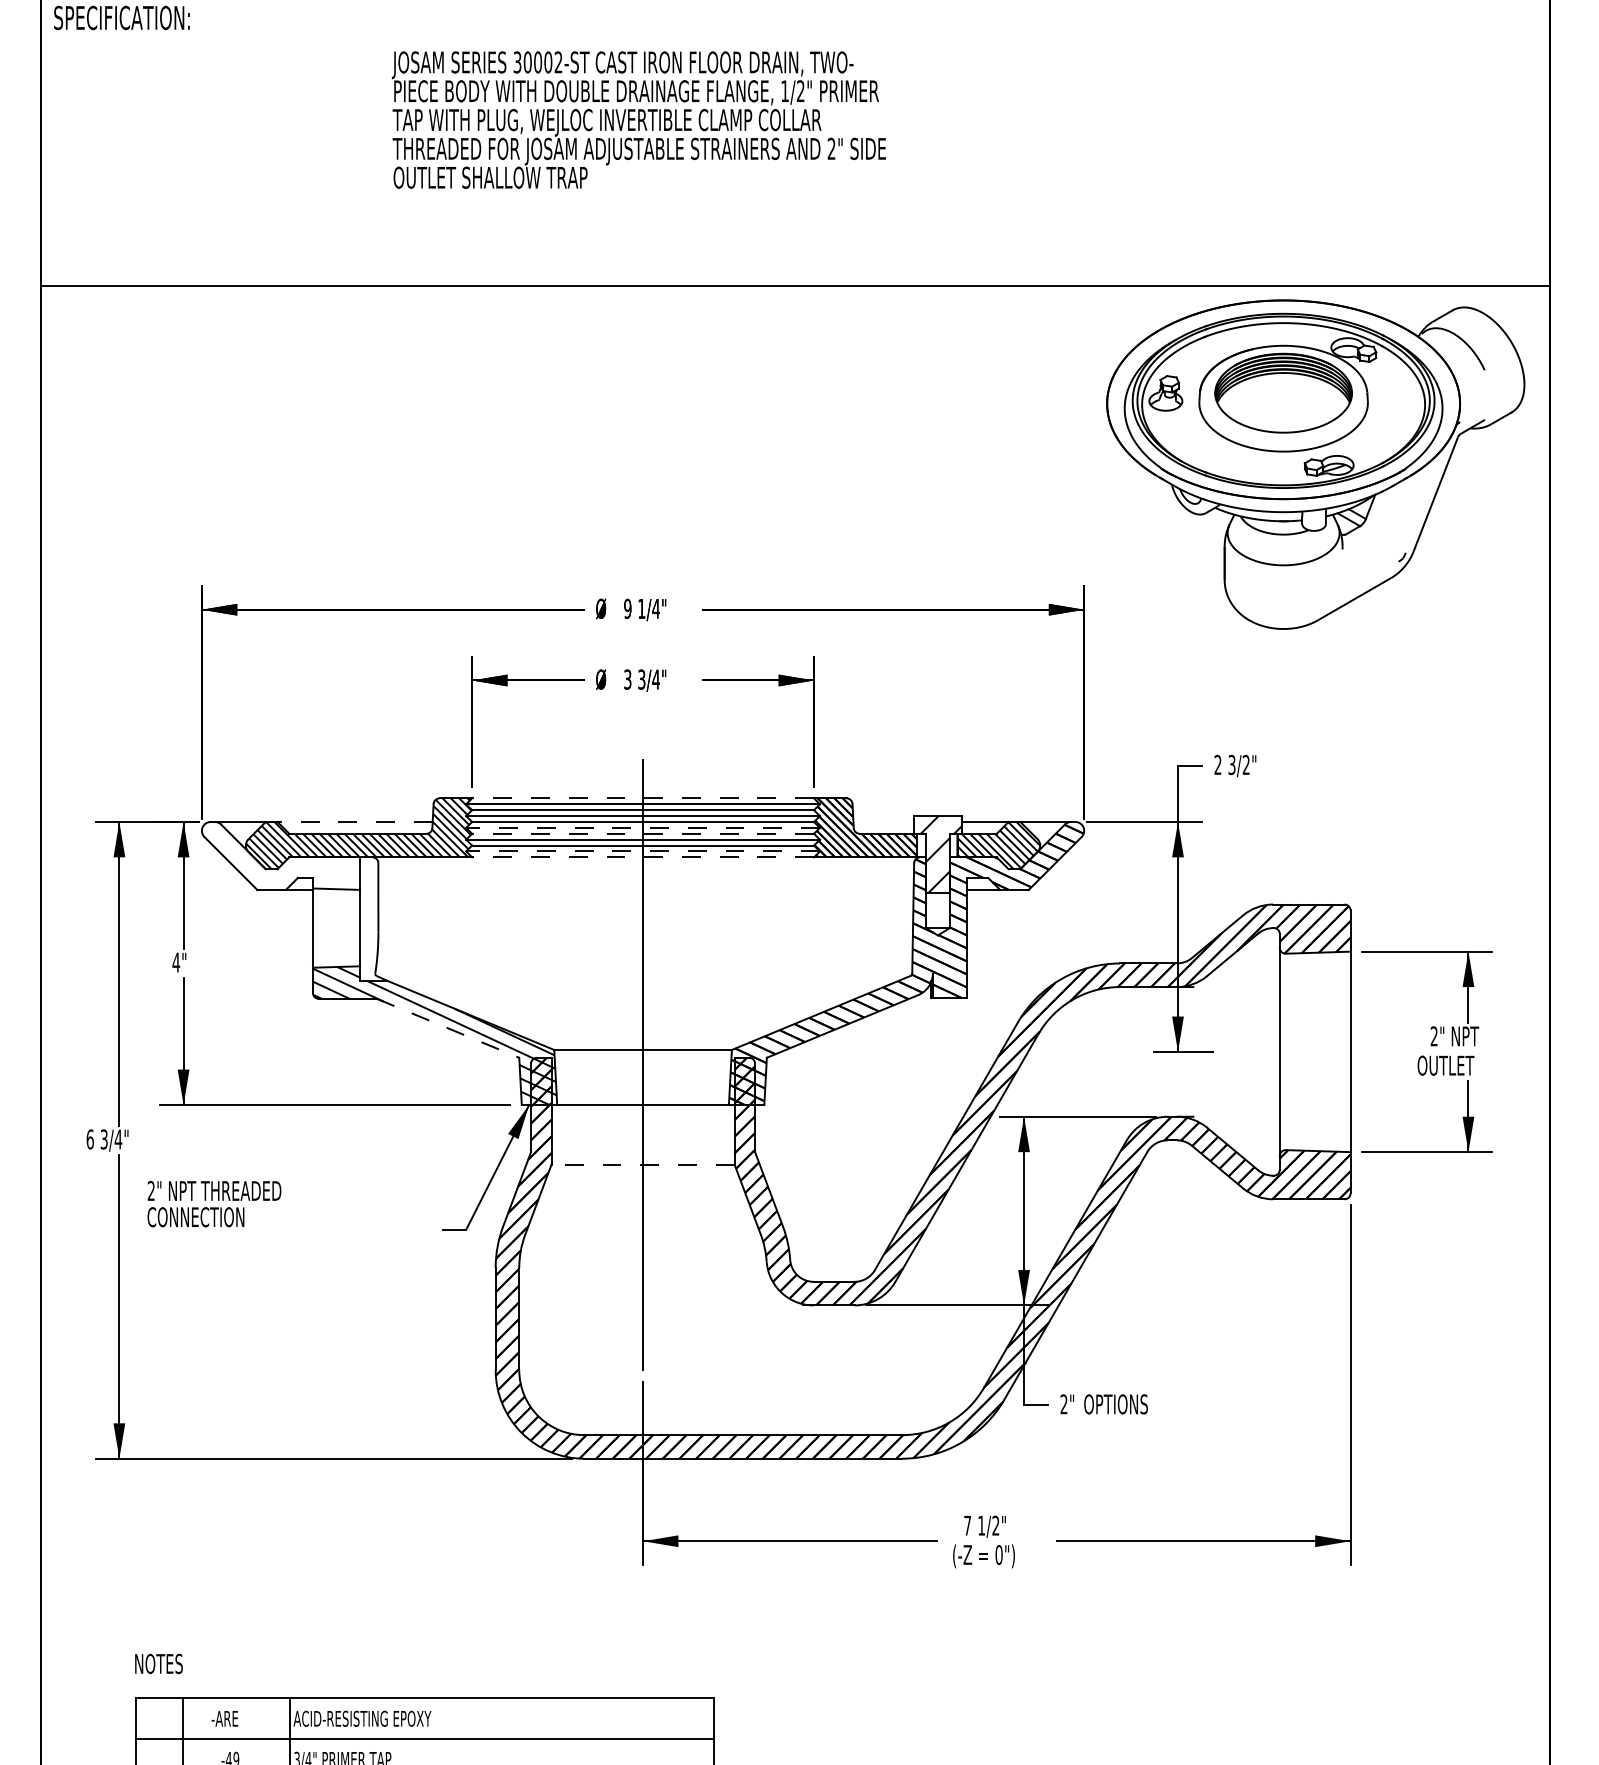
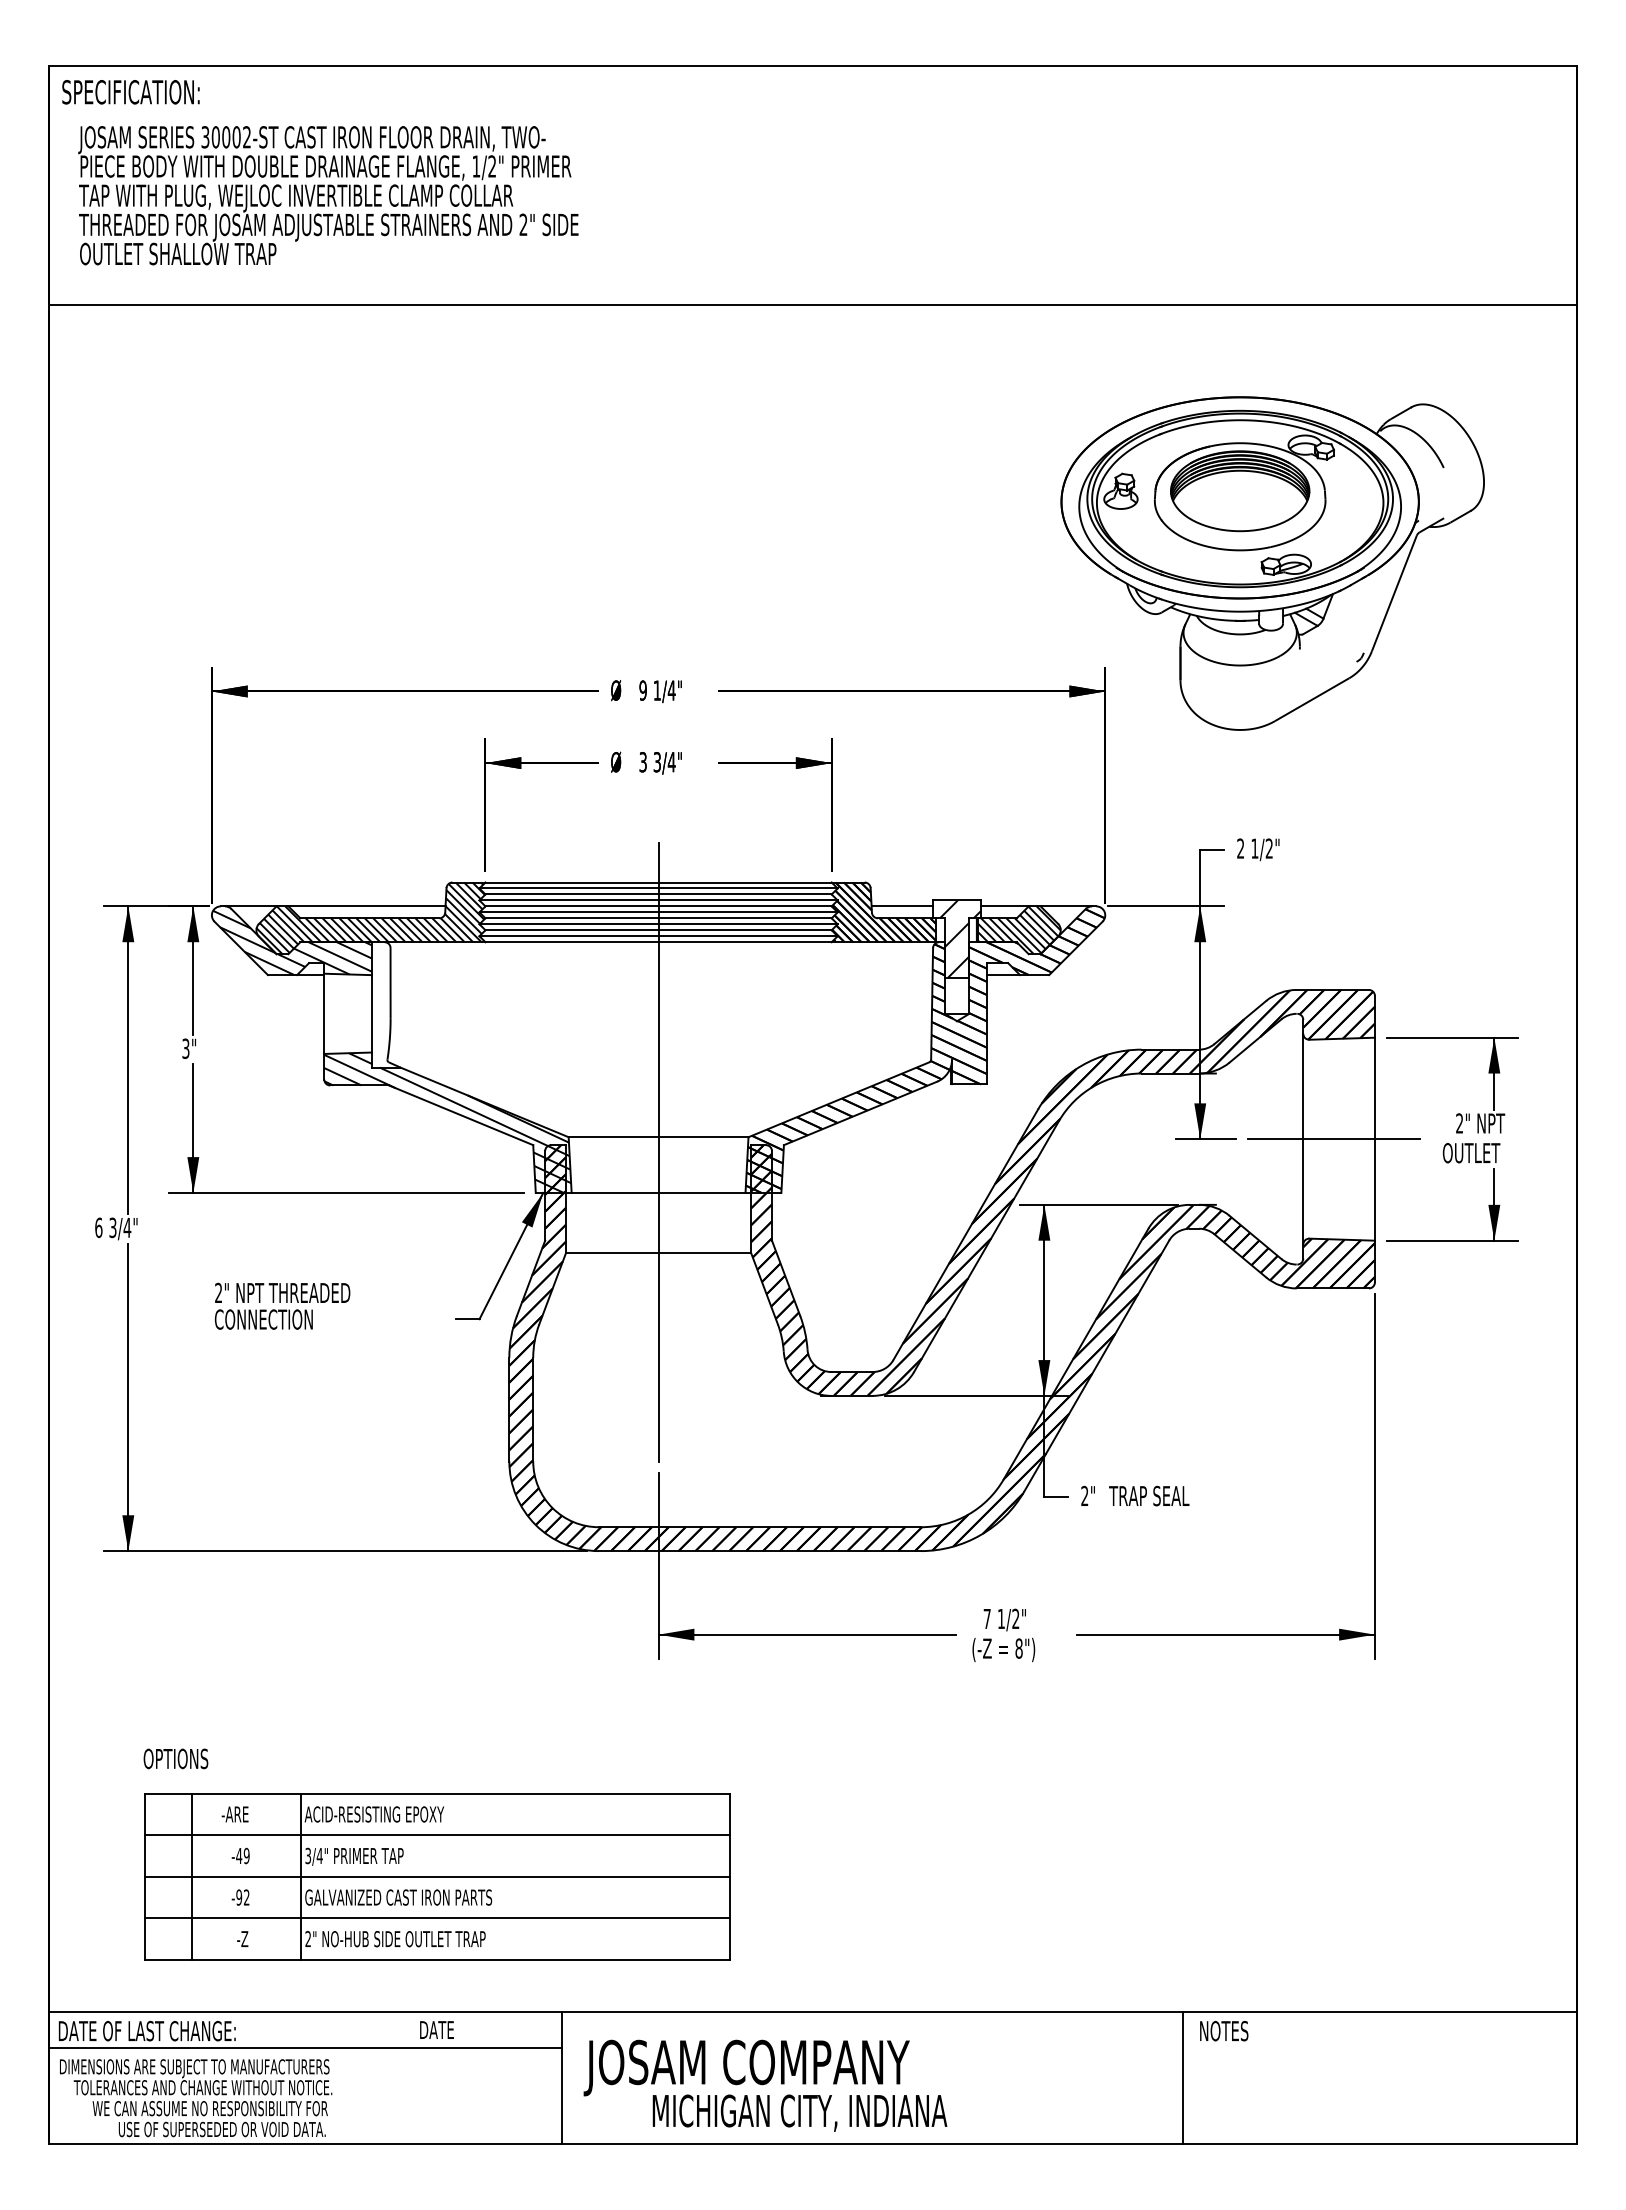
text: (639, 119) -> (328, 195), moved
line: (795, 286) -> (812, 305), moved
part: (1315, 464) -> (1272, 563), moved
text: (1231, 764) -> (1254, 848), 3/2" -> 1/2"
line: (642, 798) -> (658, 882), dashed -> solid
line: (355, 822) -> (367, 906), dashed -> solid
line: (882, 822) -> (901, 906), added
line: (642, 828) -> (658, 912), dashed -> solid
line: (642, 833) -> (658, 918), dashed -> solid
line: (642, 851) -> (658, 936), dashed -> solid
hatch: (281, 857) -> (292, 942), added
line: (642, 857) -> (658, 942), dashed -> solid
text: (175, 962) -> (185, 1048), 4" -> 3"
line: (448, 1028) -> (461, 1115), dashed -> solid
line: (1309, 1052) -> (1333, 1139), added
line: (642, 1164) -> (658, 1253), dashed -> solid
text: (214, 1203) -> (282, 1305), moved
text: (1125, 1403) -> (1147, 1495), OPTIONS -> TRAP SEAL
text: (998, 1554) -> (1018, 1648), 0") -> 8")
text: (165, 1663) -> (175, 1758), NOTES -> OPTIONS

